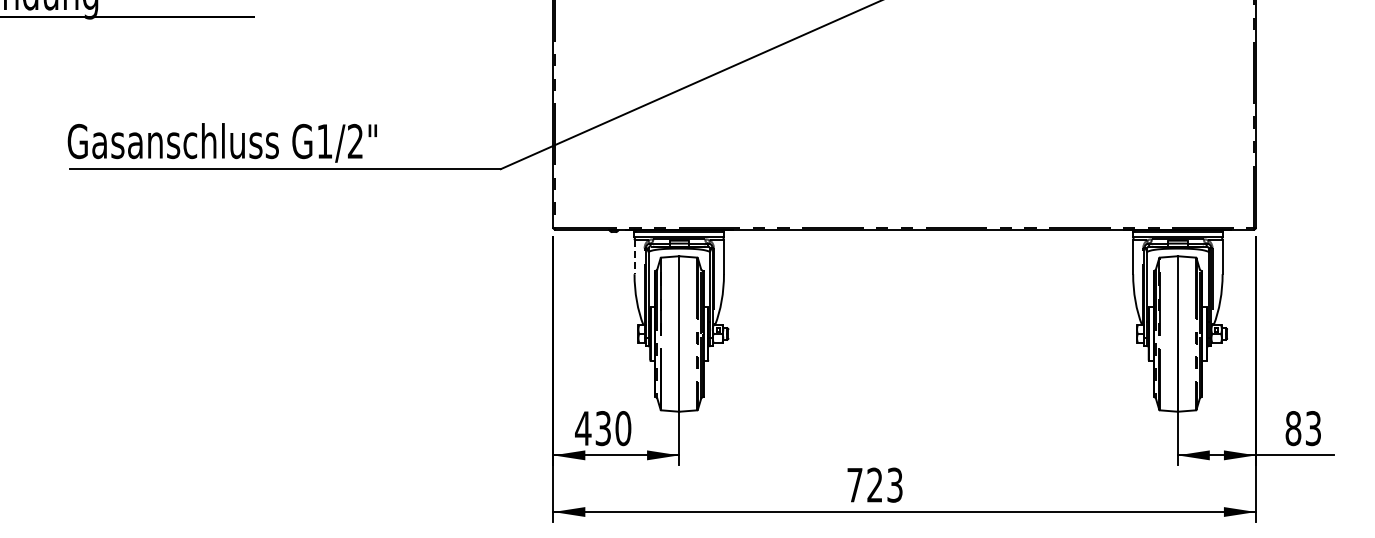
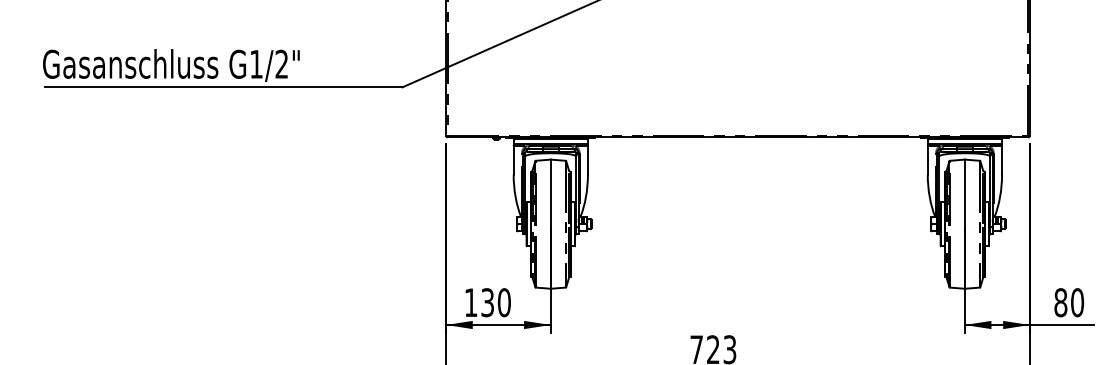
line: (634, 257) -> (513, 160), dashed -> solid
text: (583, 428) -> (471, 302), 430 -> 130
text: (1313, 428) -> (1077, 302), 83 -> 80

